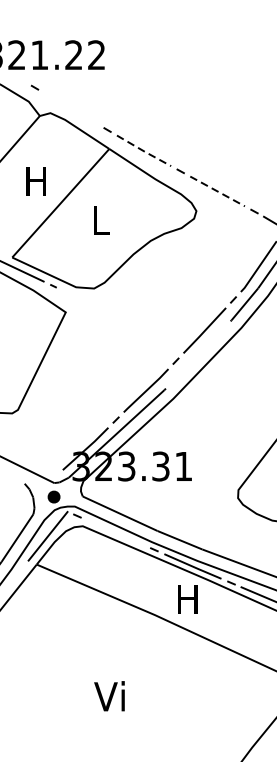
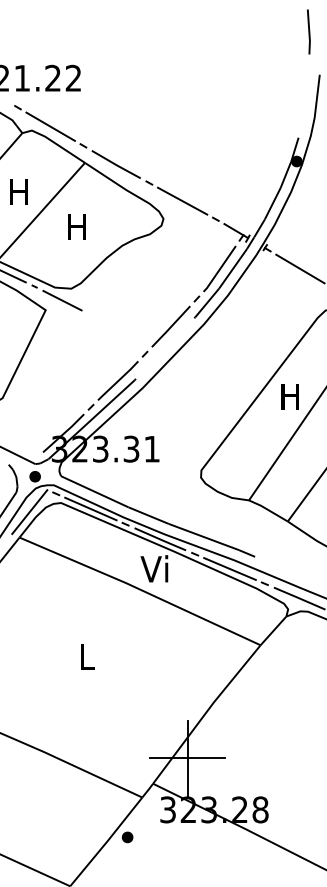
line: (71, 108) -> (50, 126), added
line: (144, 151) -> (116, 165), dashed -> solid
line: (218, 191) -> (183, 201), dashed -> solid
text: (99, 219) -> (76, 226), L -> H
line: (84, 301) -> (62, 300), added
line: (115, 532) -> (90, 508), added
text: (186, 598) -> (154, 568), H -> Vi
text: (108, 695) -> (84, 655), Vi -> L

